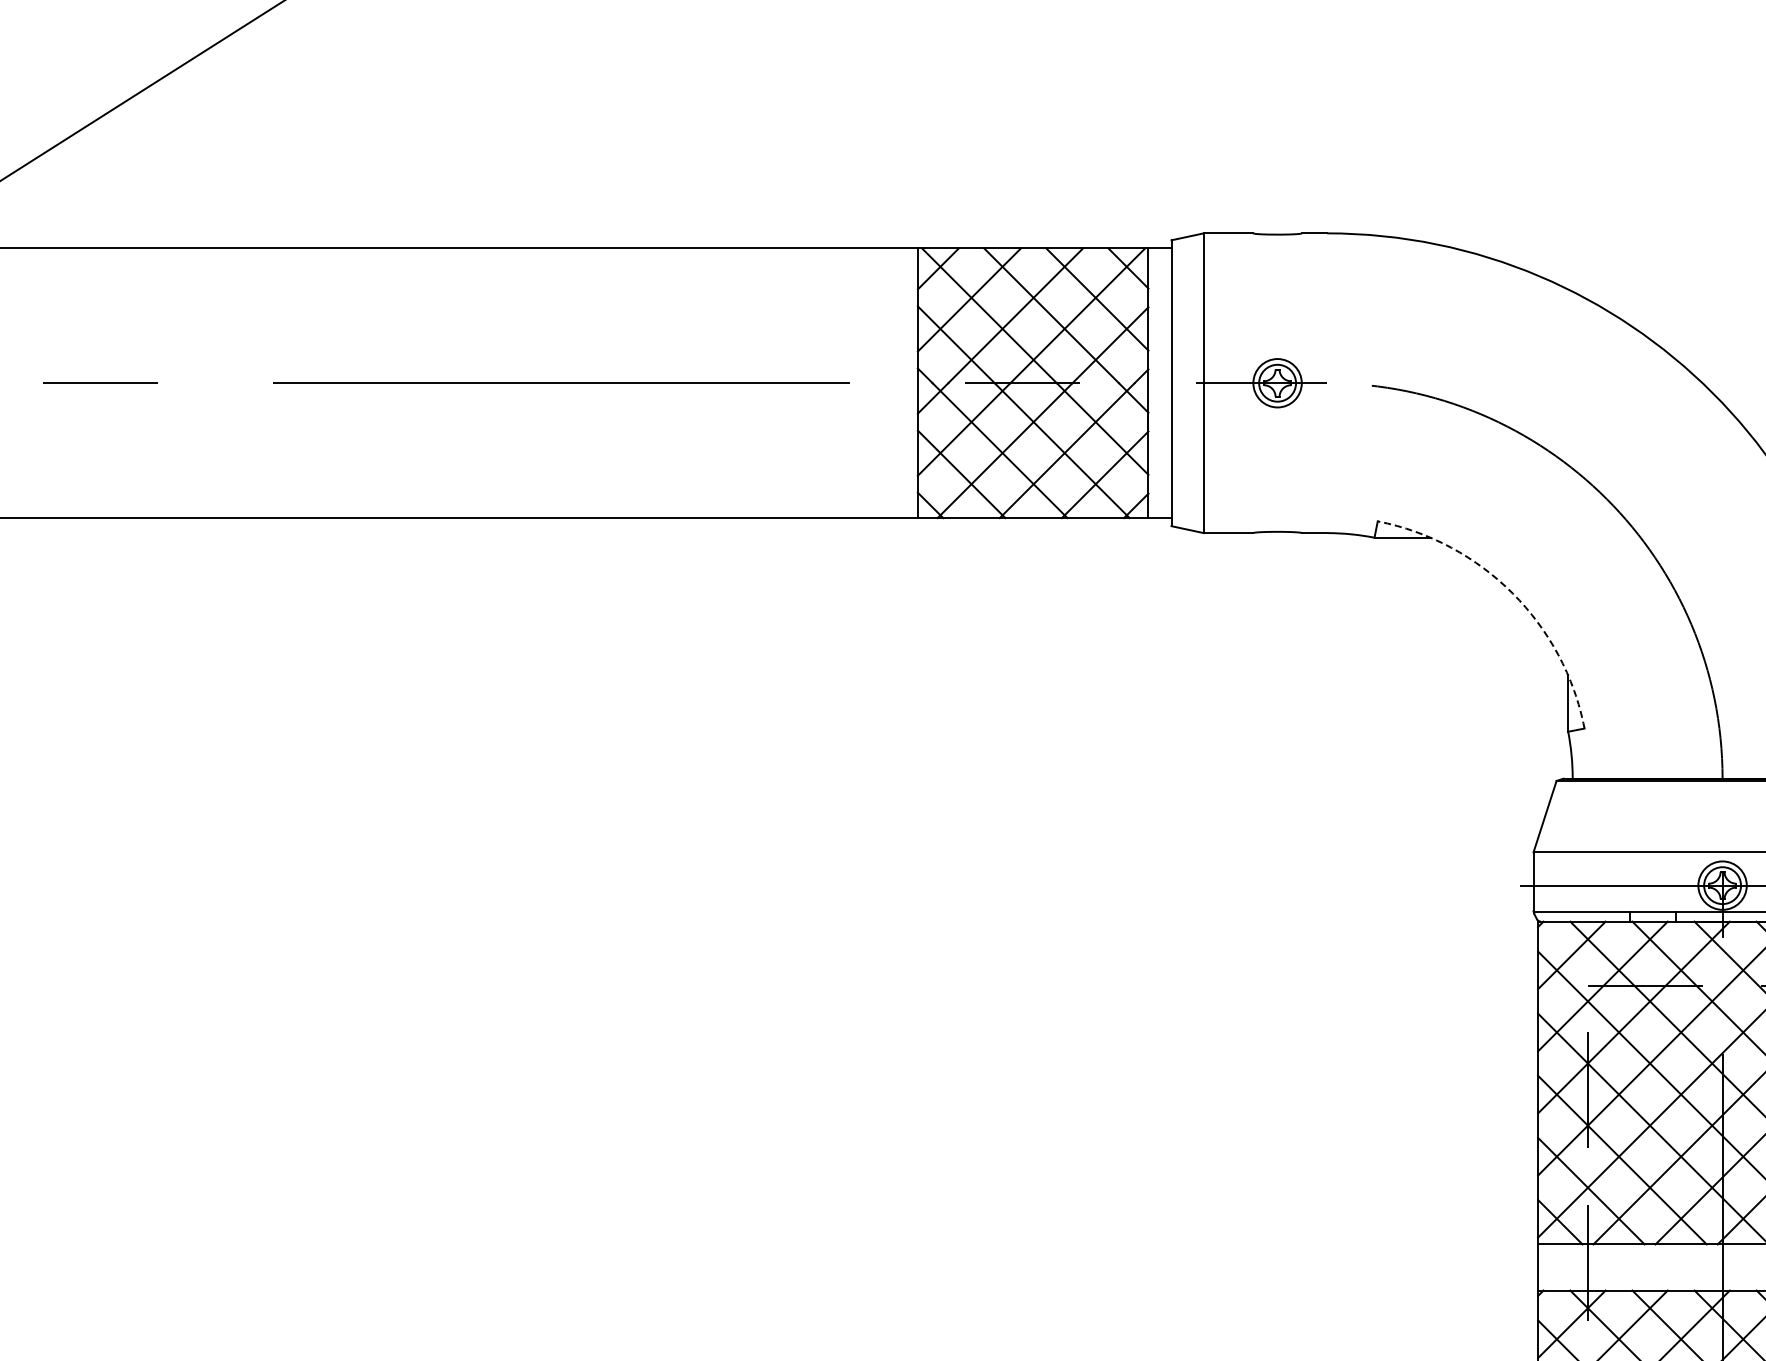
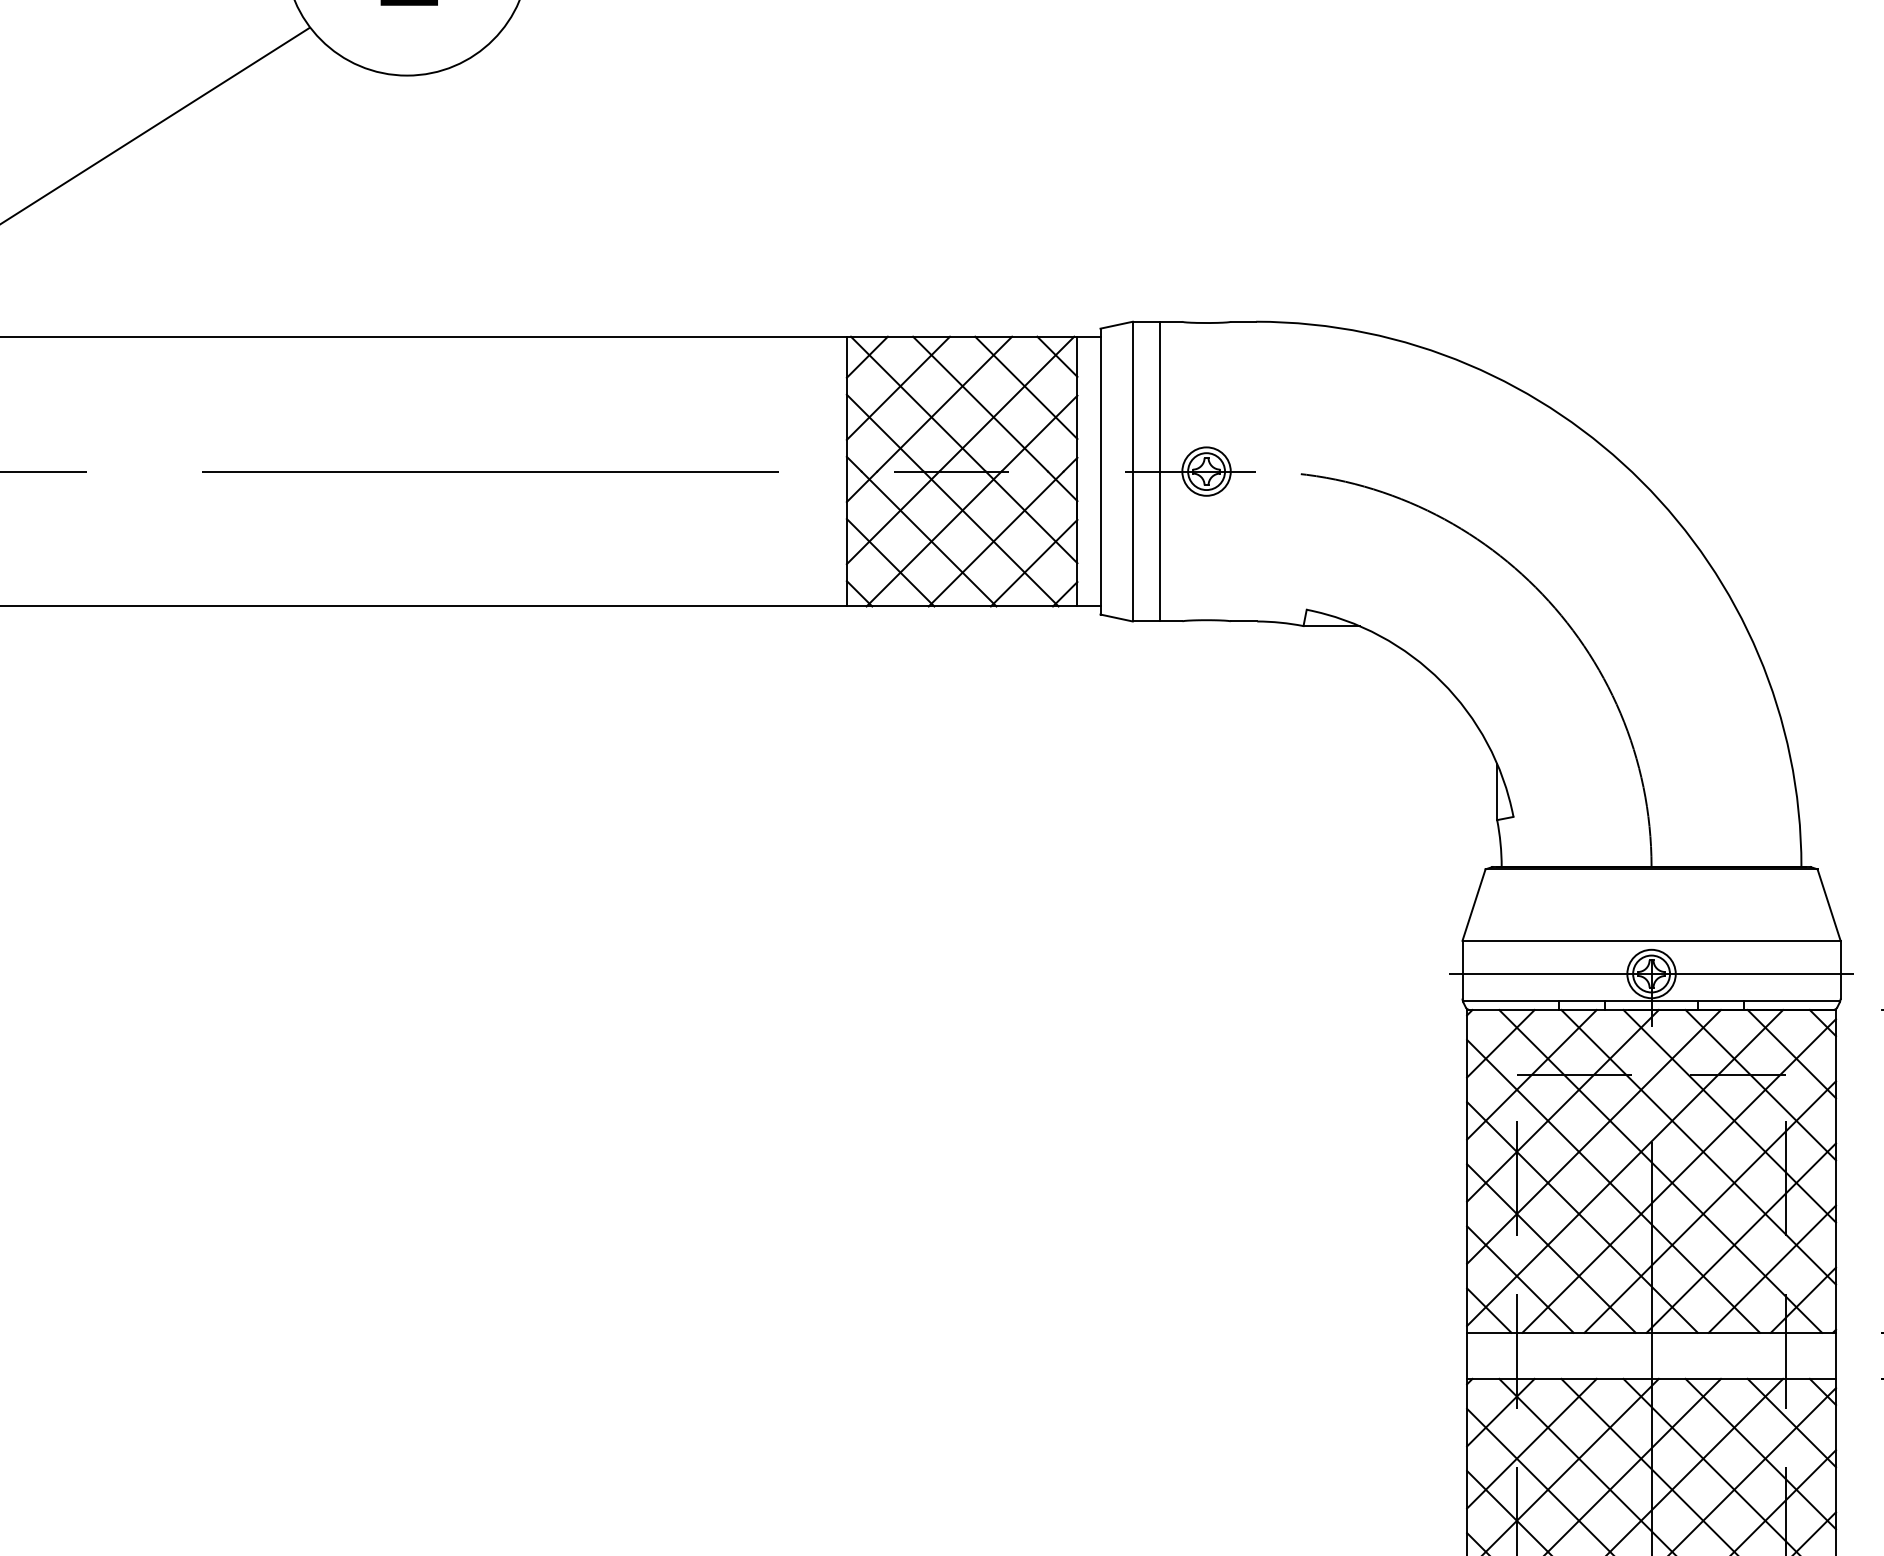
line: (1231, 383) -> (1160, 471), added
arc: (1512, 593) -> (1441, 681), dashed -> solid

